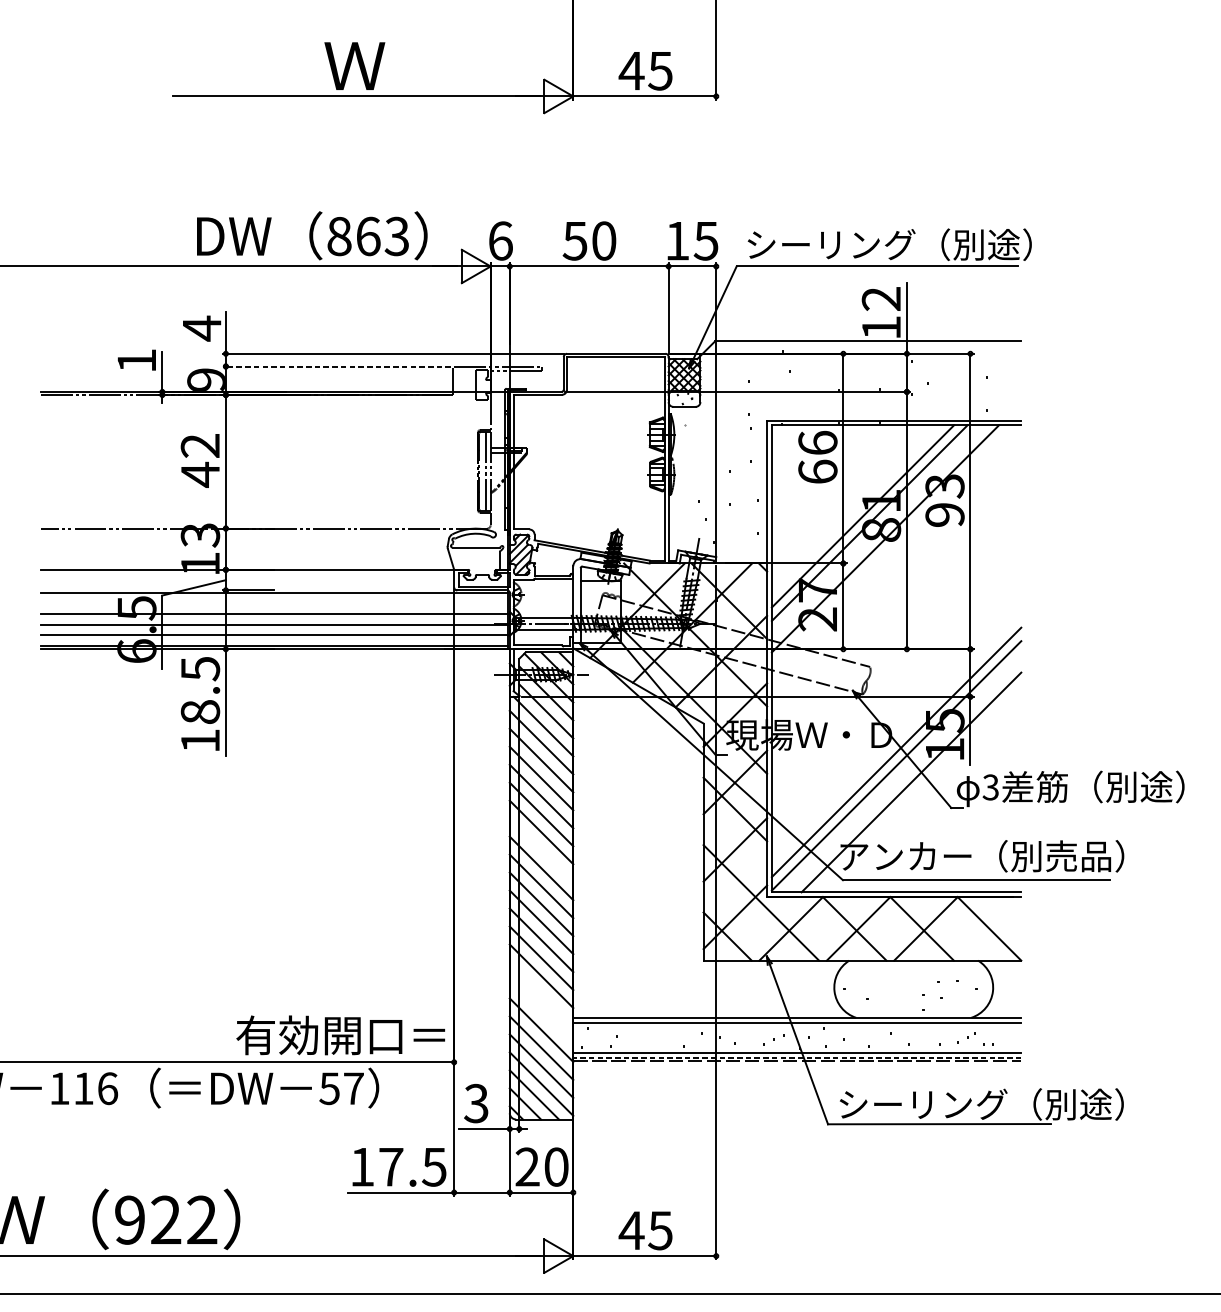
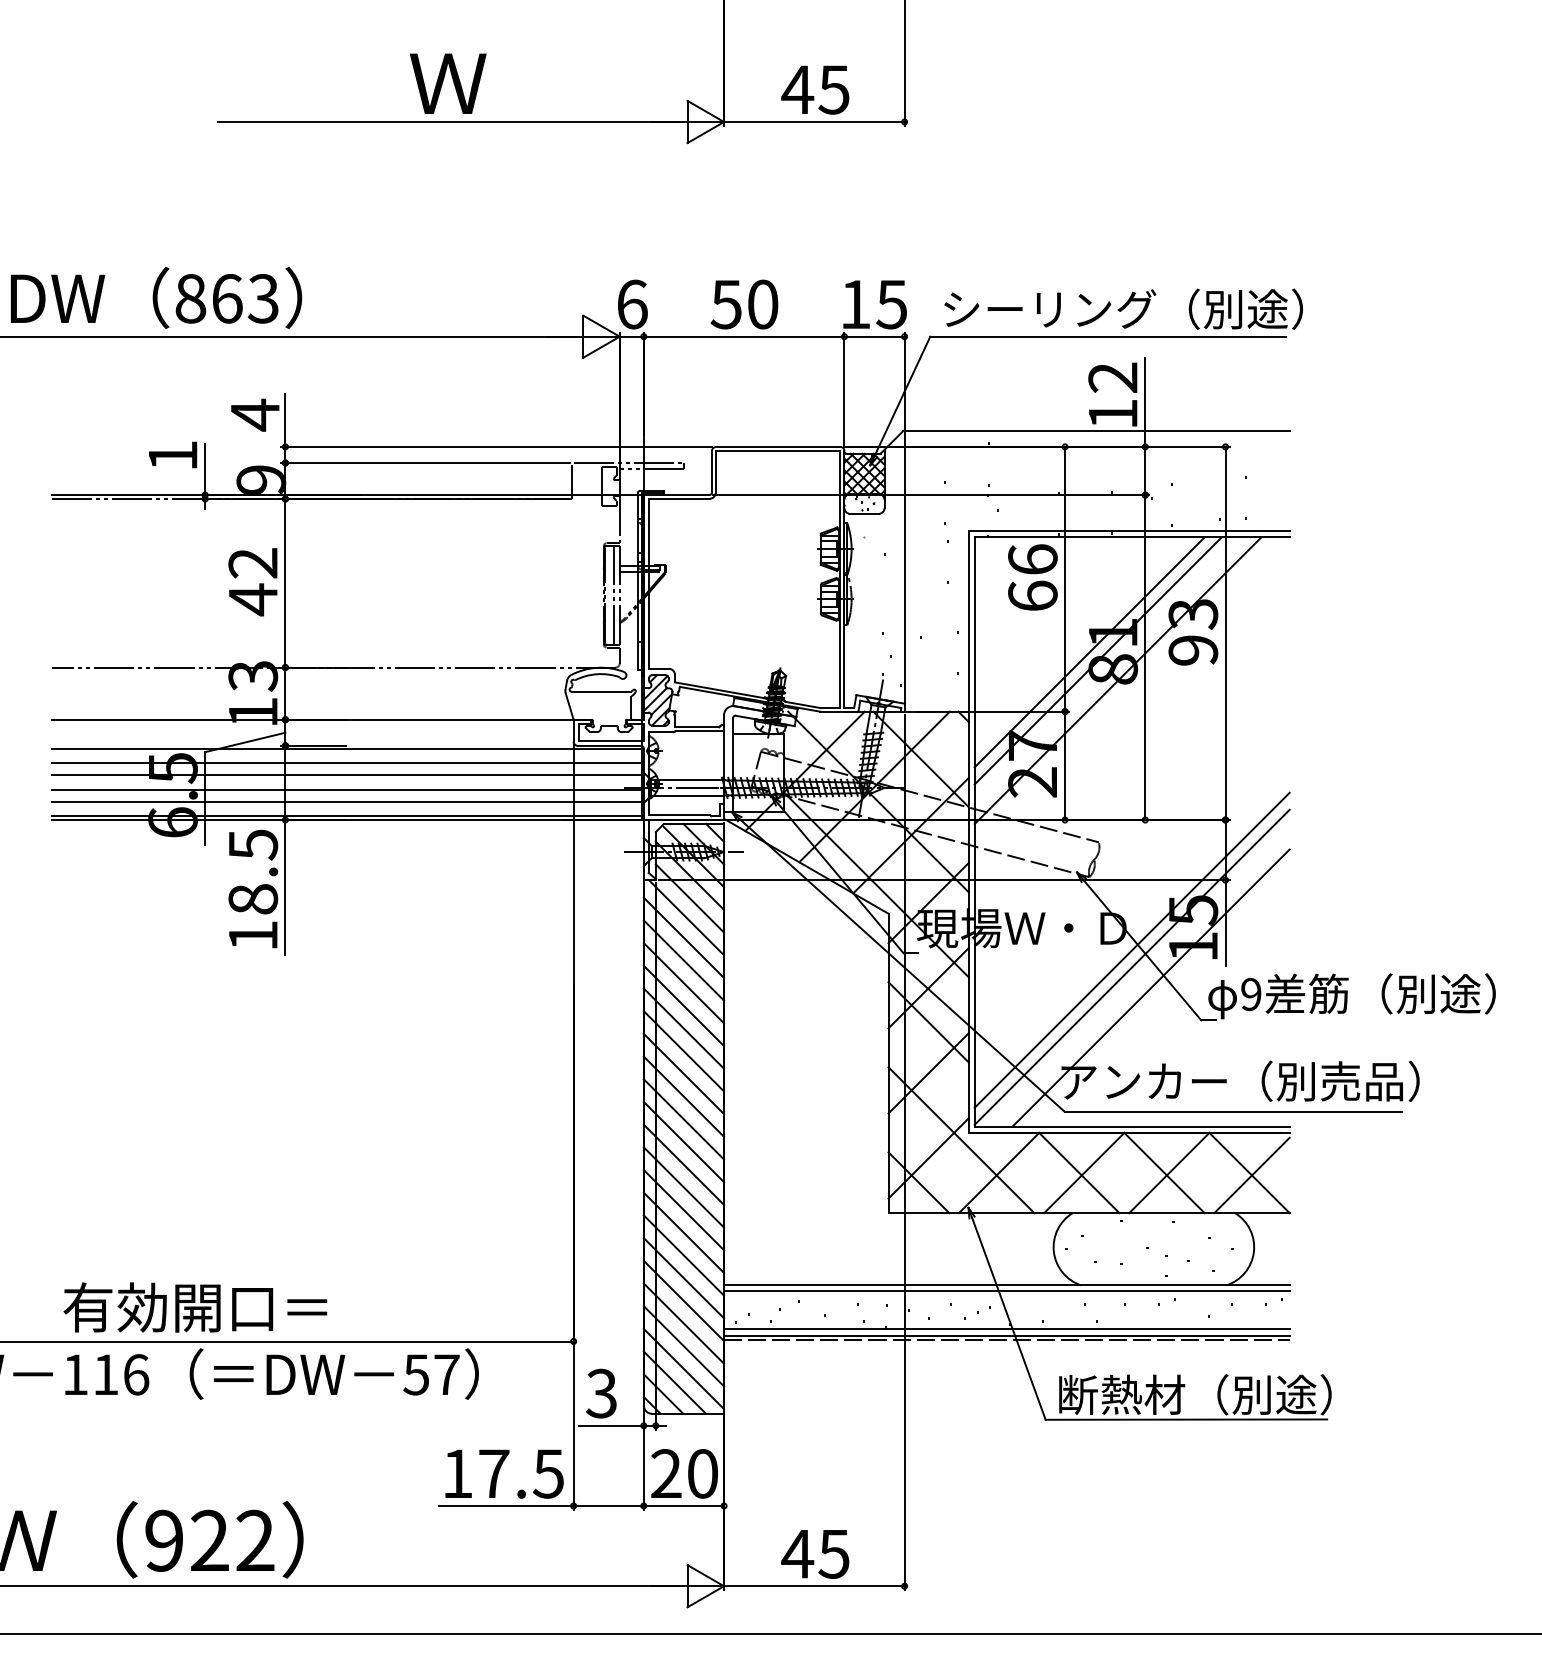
text: (312, 235) -> (156, 297), moved
line: (336, 366) -> (425, 462), dashed -> solid
line: (274, 604) -> (346, 763), added
text: (990, 787) -> (1250, 994), 3 -> 9
line: (541, 850) -> (683, 1073), added
line: (991, 930) -> (1251, 1175), added
line: (541, 994) -> (683, 1255), added
line: (541, 1012) -> (683, 1278), added
text: (340, 1035) -> (195, 1307), moved
line: (797, 1057) -> (1006, 1335), dashed -> solid
text: (981, 1104) -> (1239, 1394), シーリング（別途） -> 断熱材（別途）

